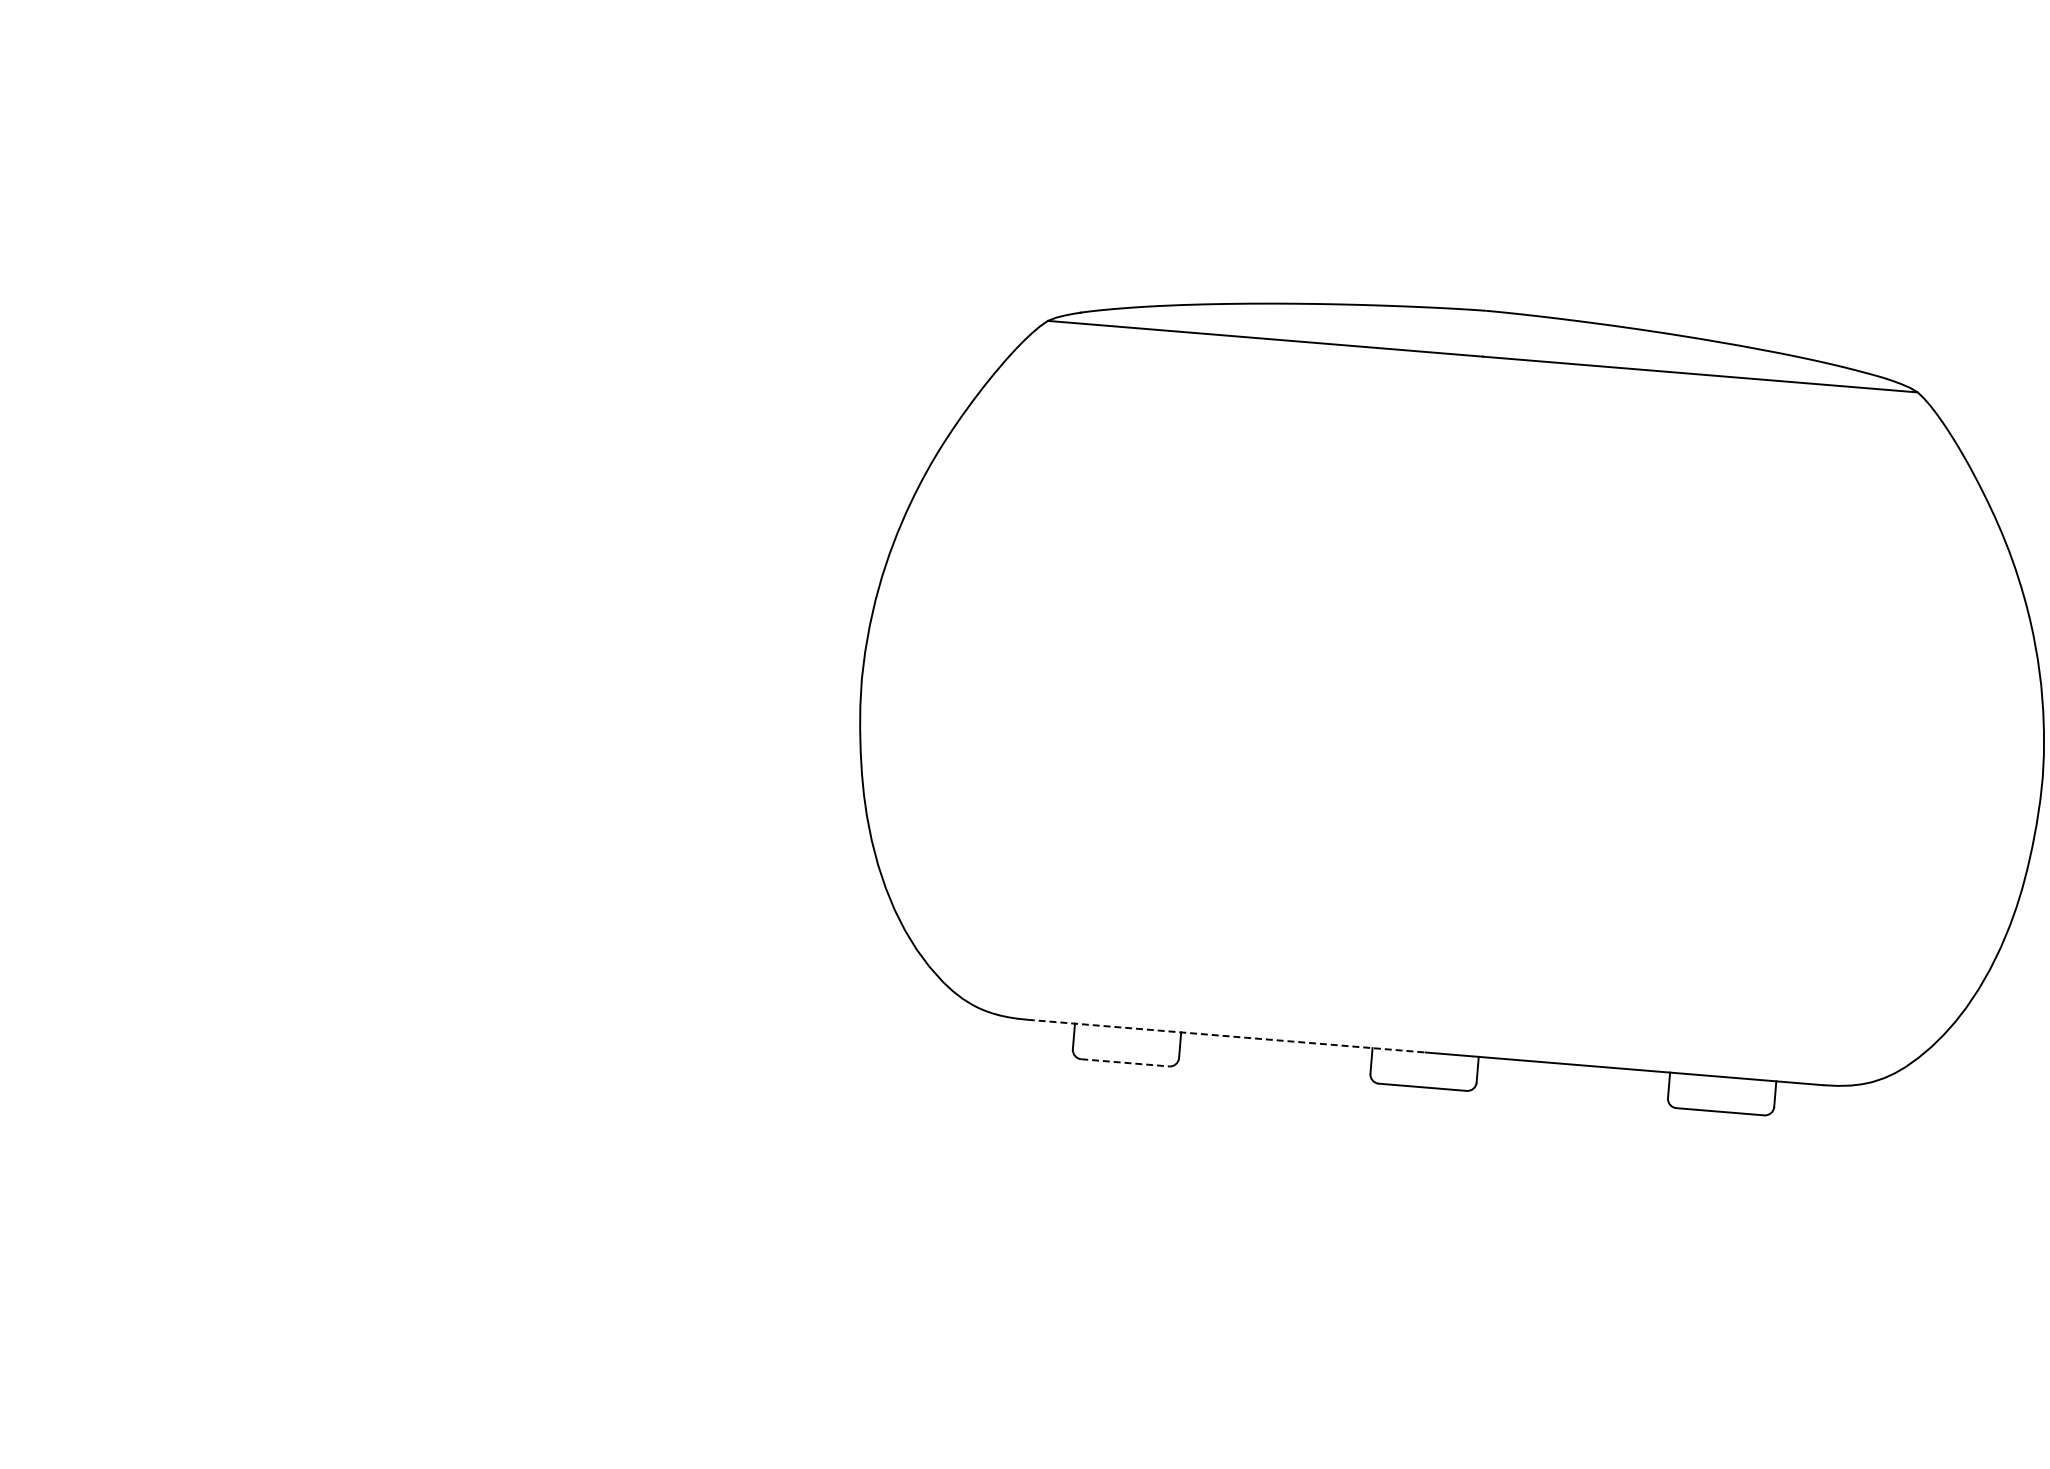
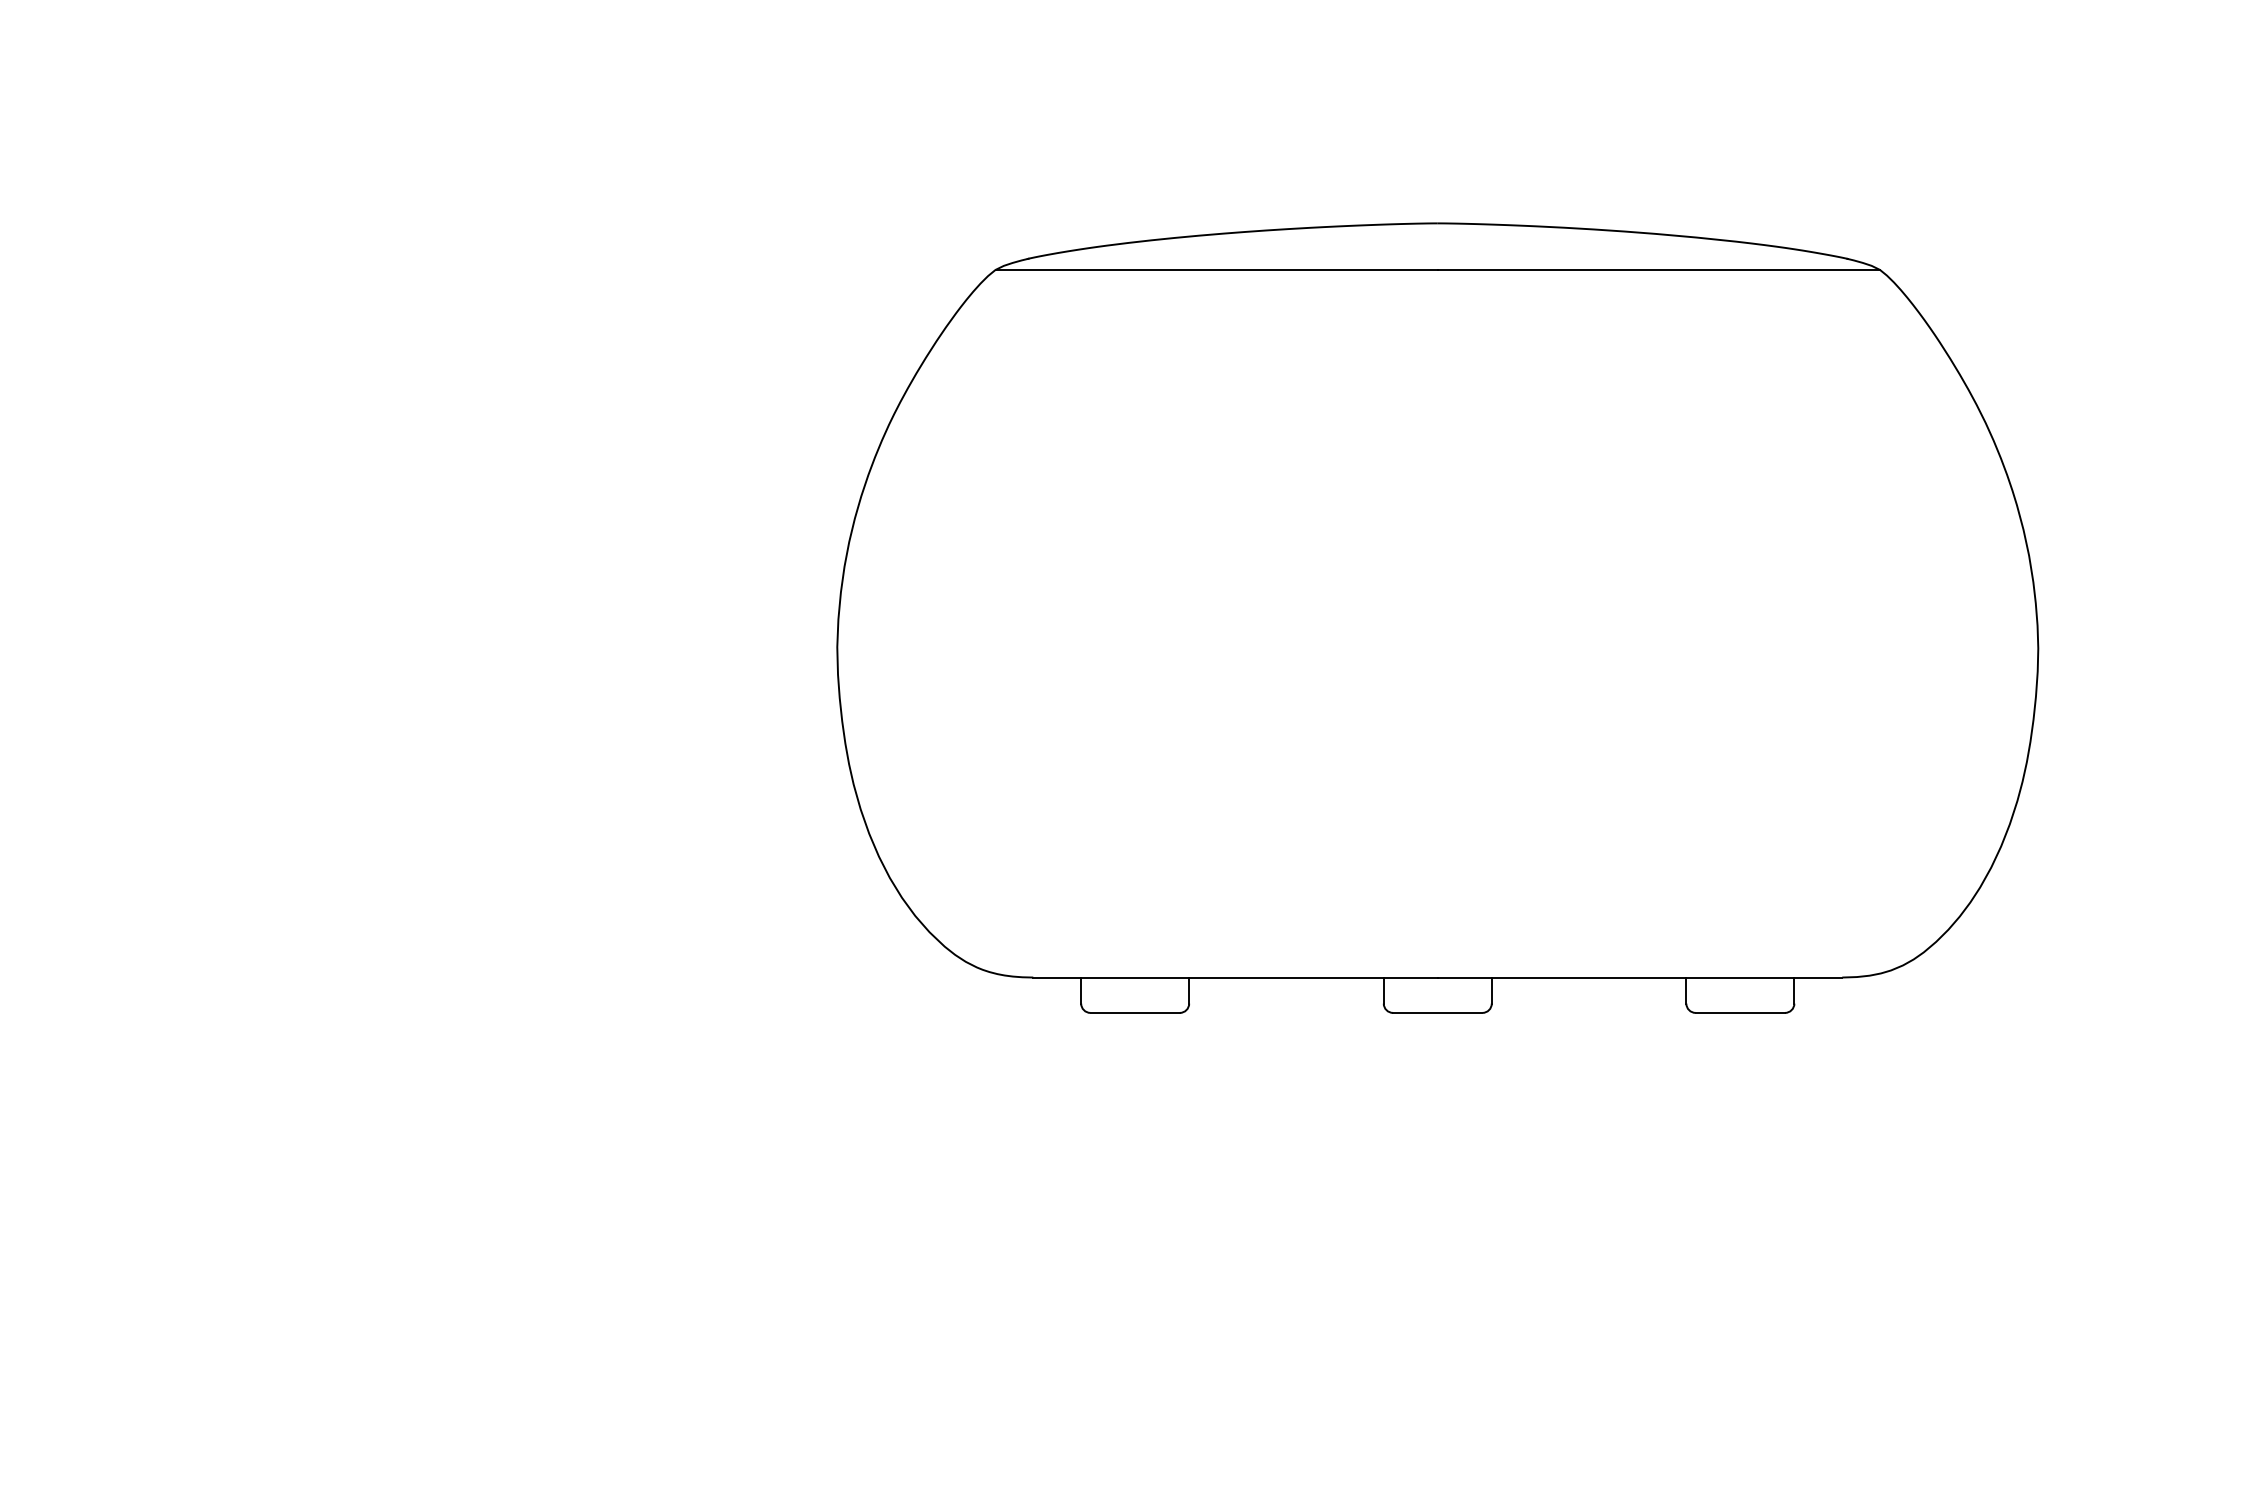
line: (1227, 1036) -> (1236, 977), dashed -> solid
line: (1125, 1062) -> (1135, 1012), dashed -> solid

